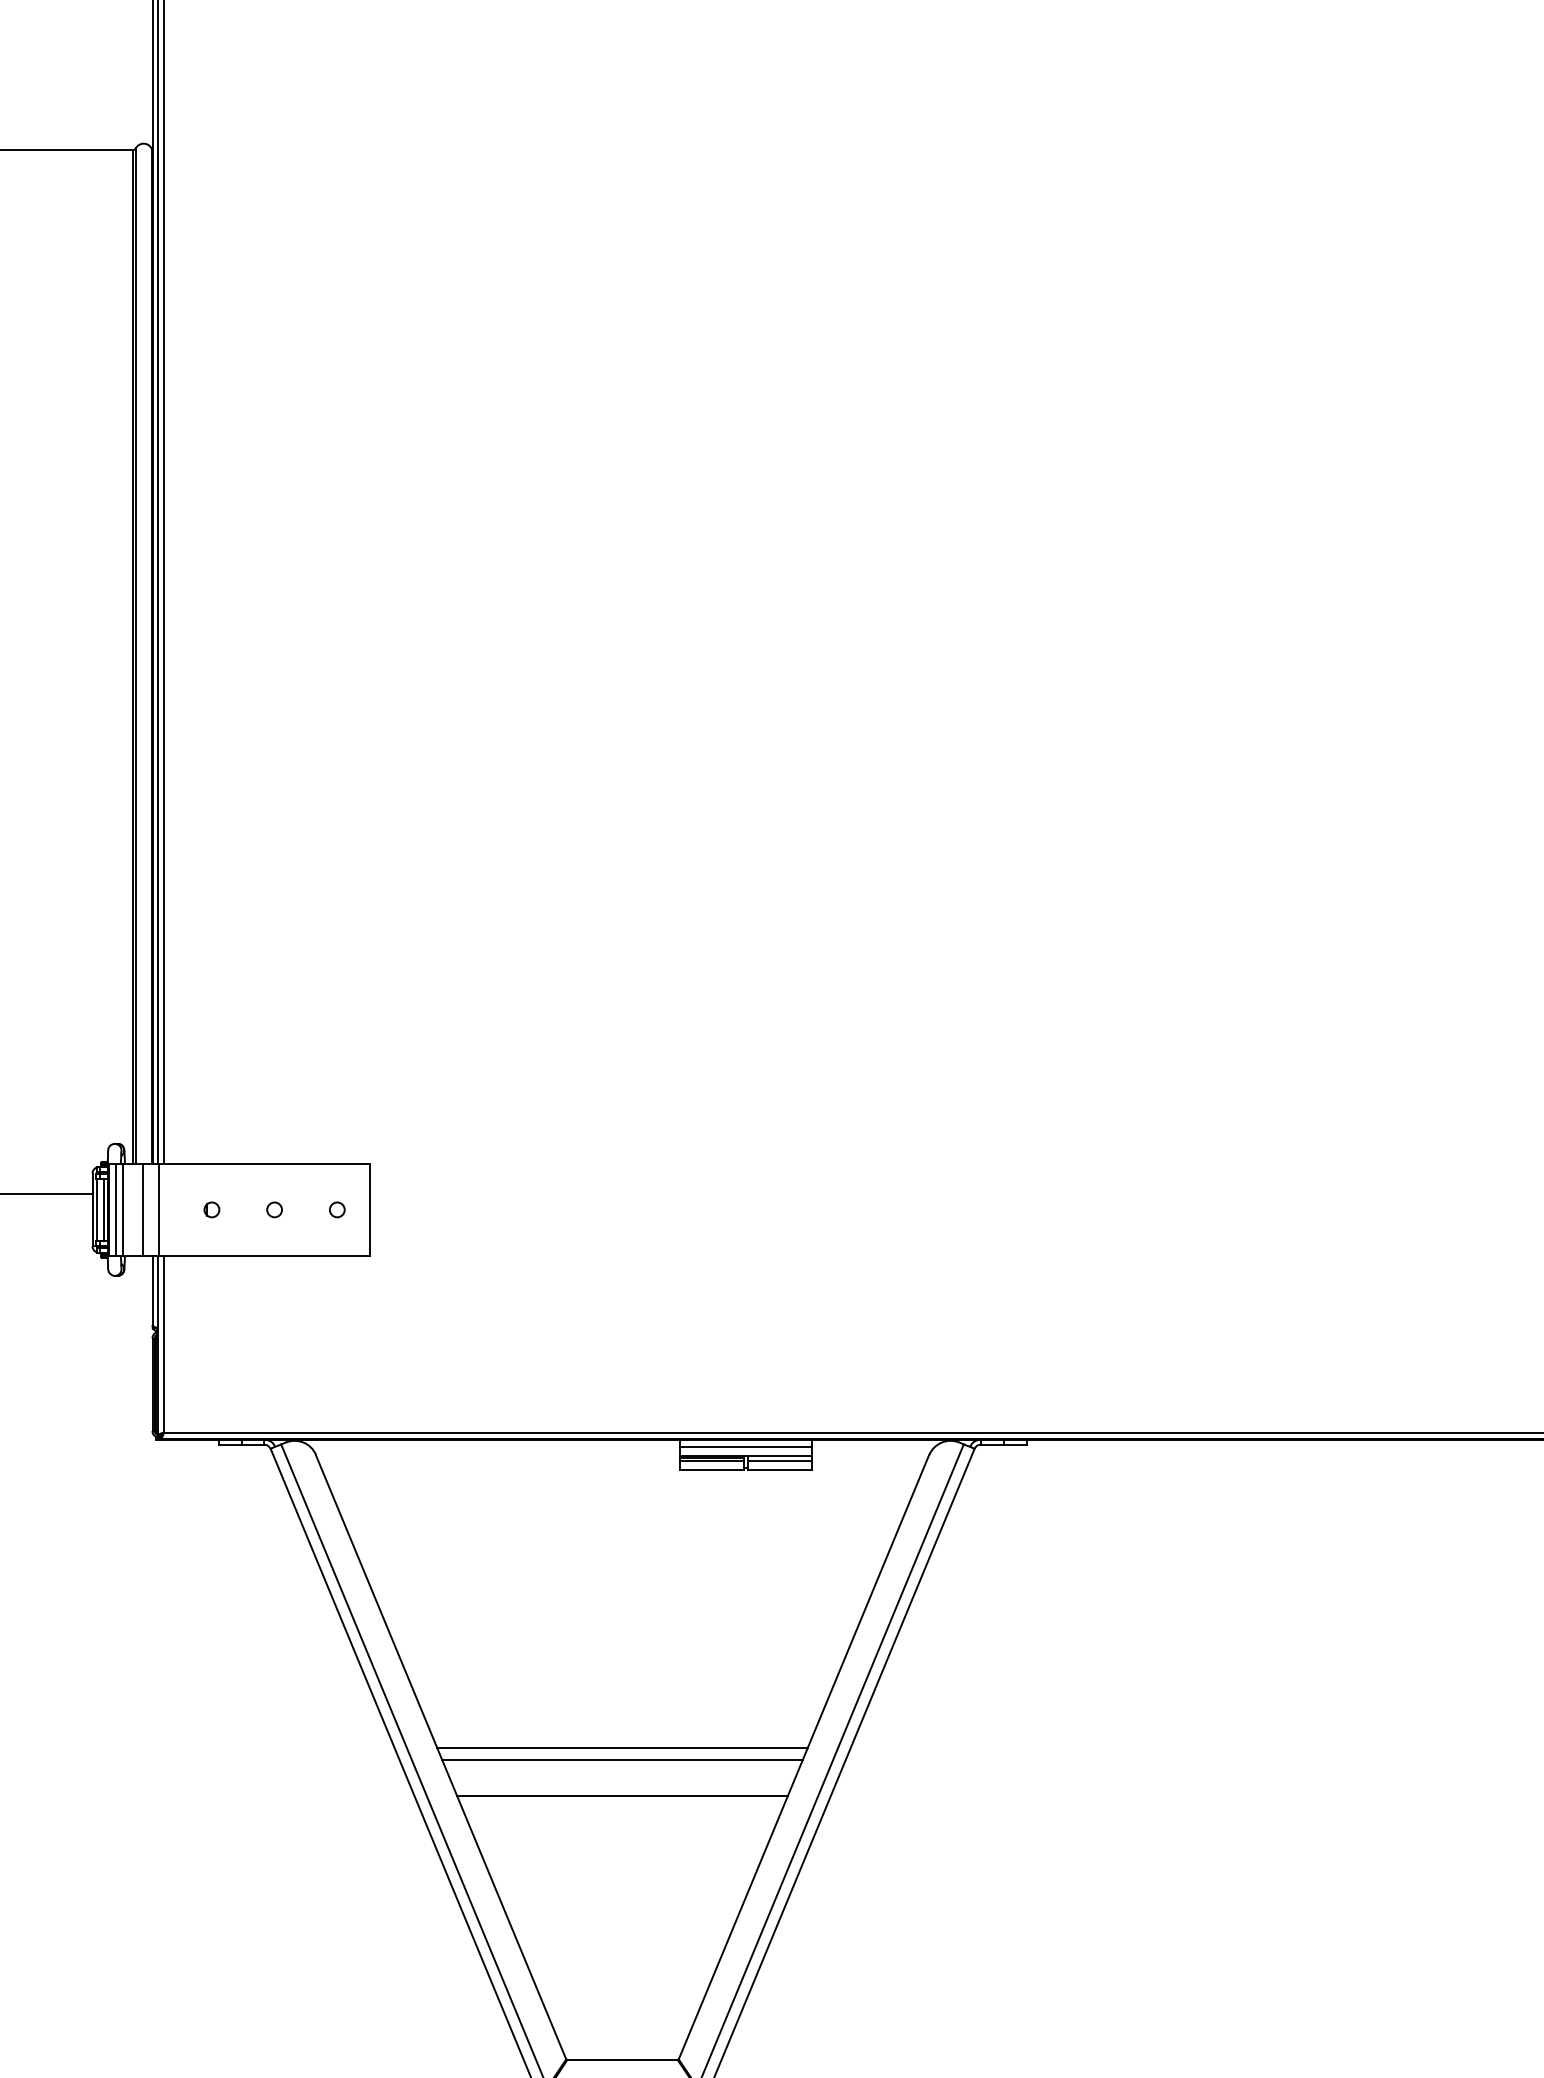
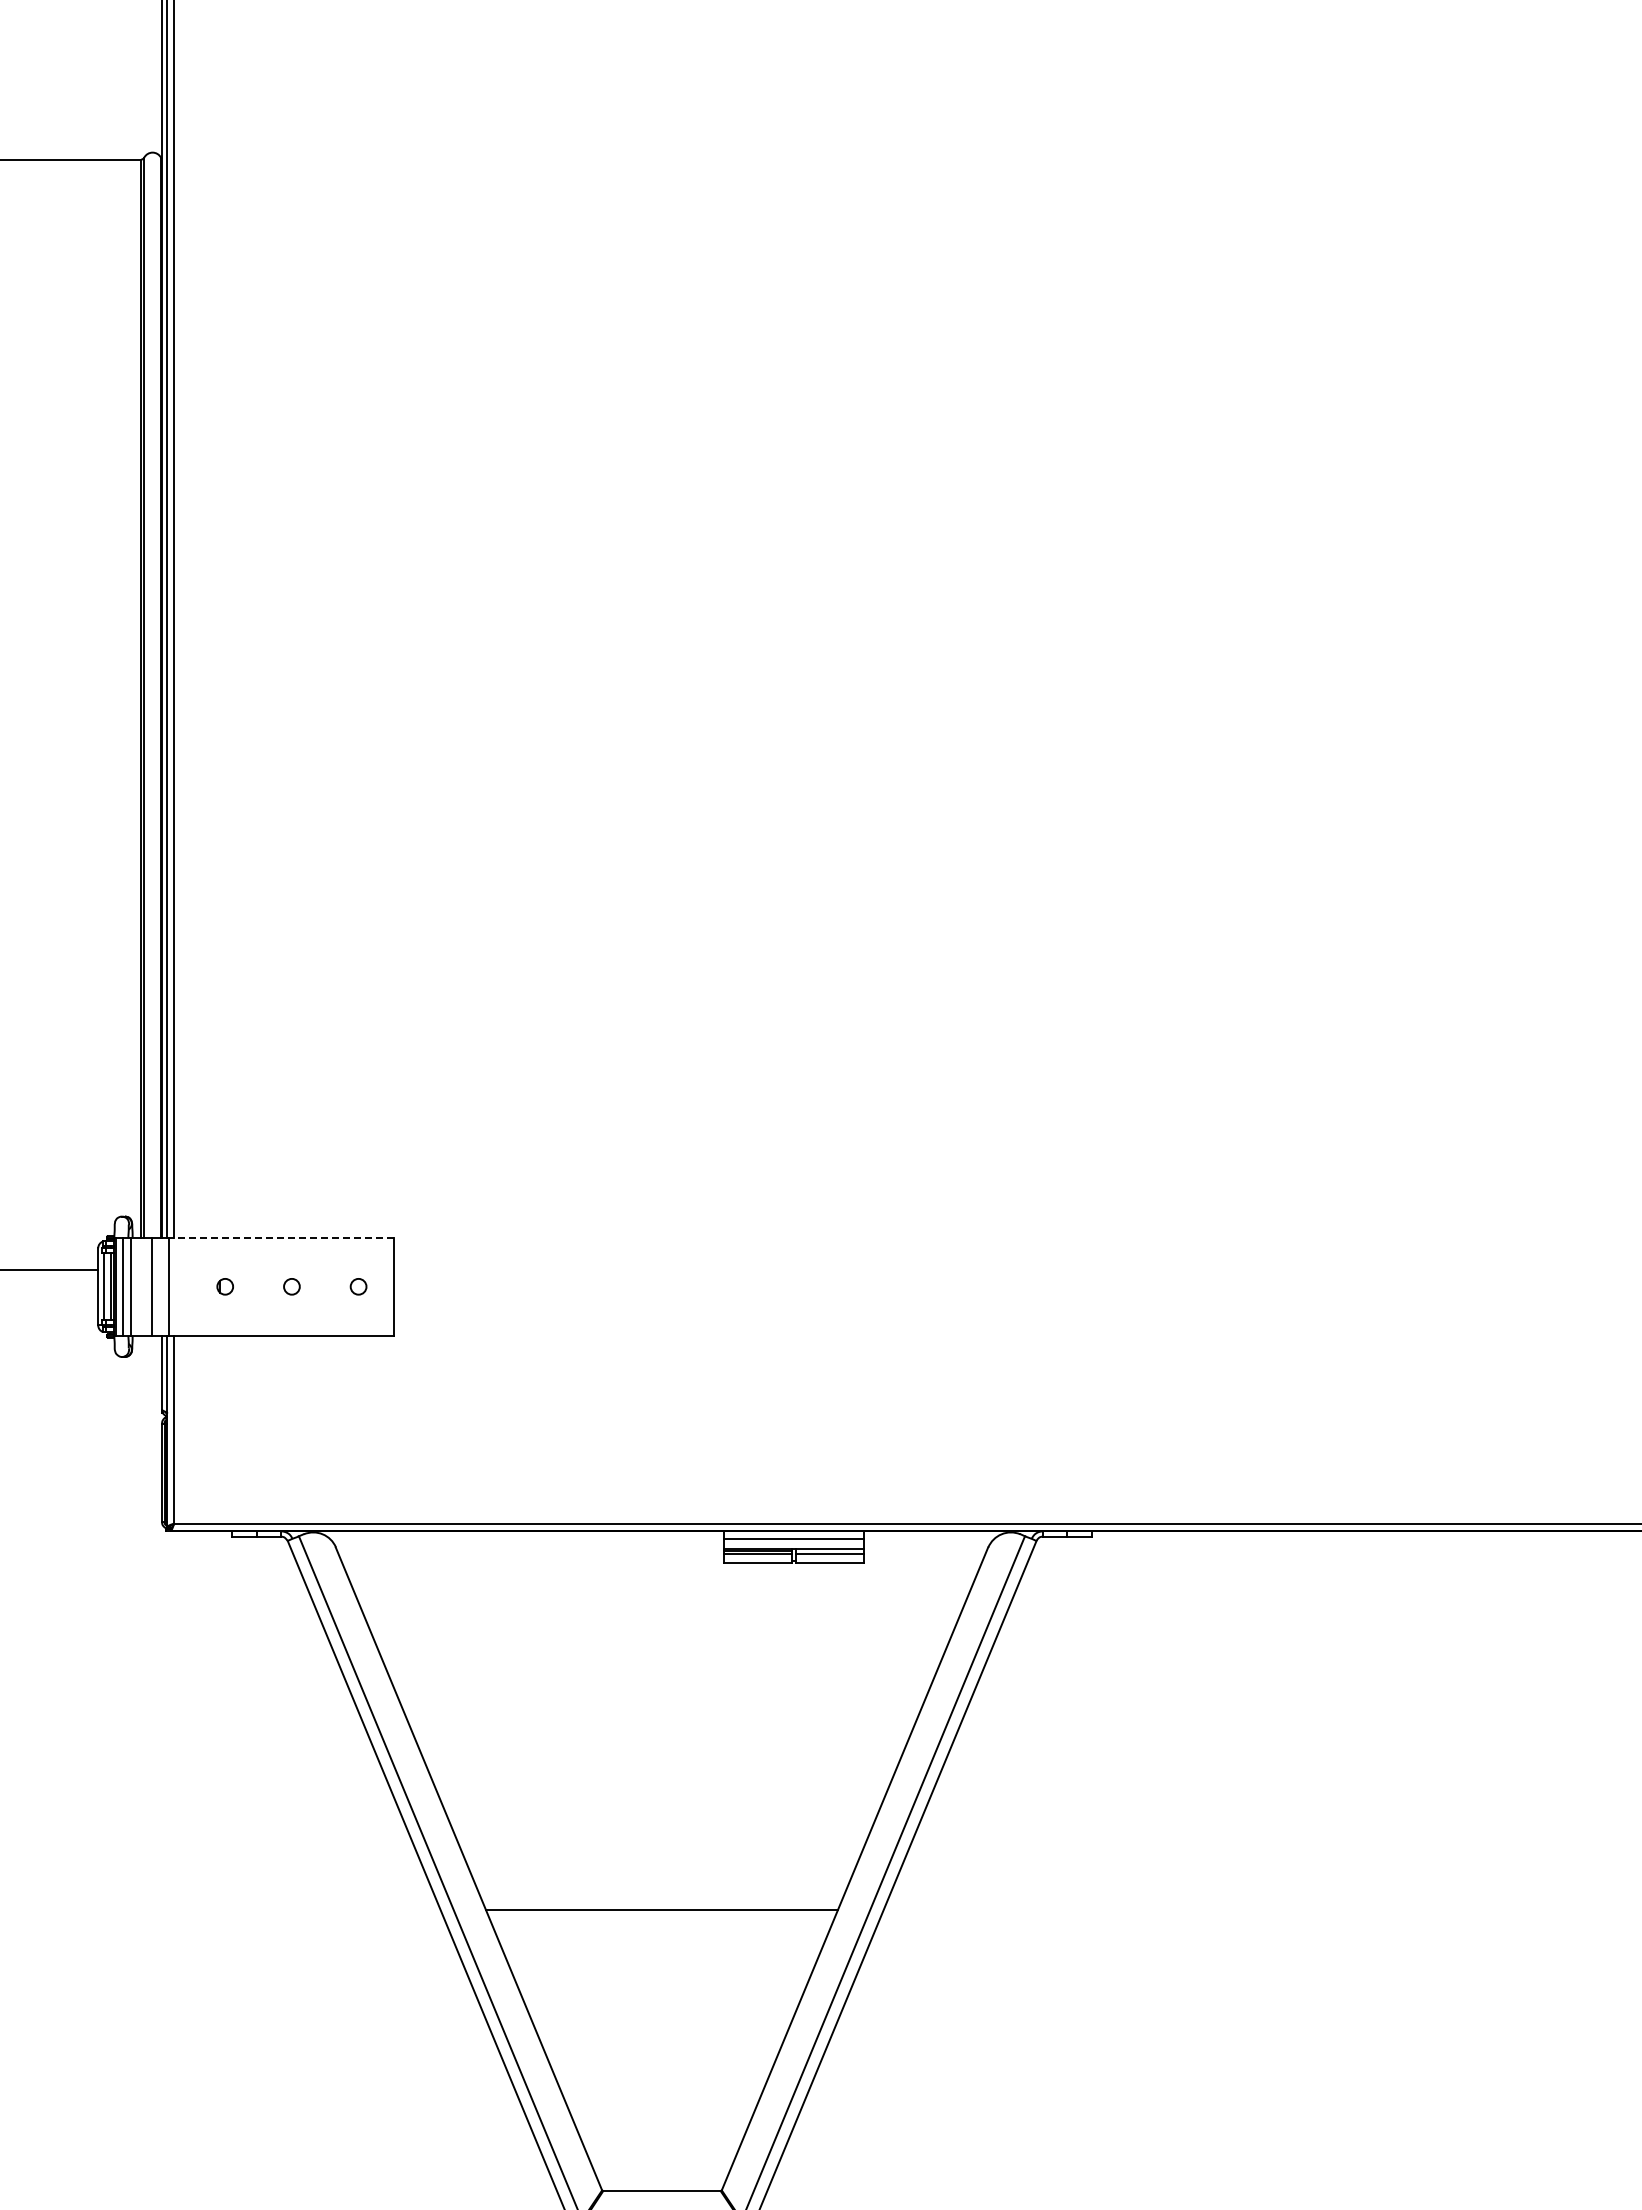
line: (264, 1163) -> (281, 1237), solid -> dashed
line: (622, 1748) -> (661, 1859), removed
line: (622, 1759) -> (662, 1871), removed

